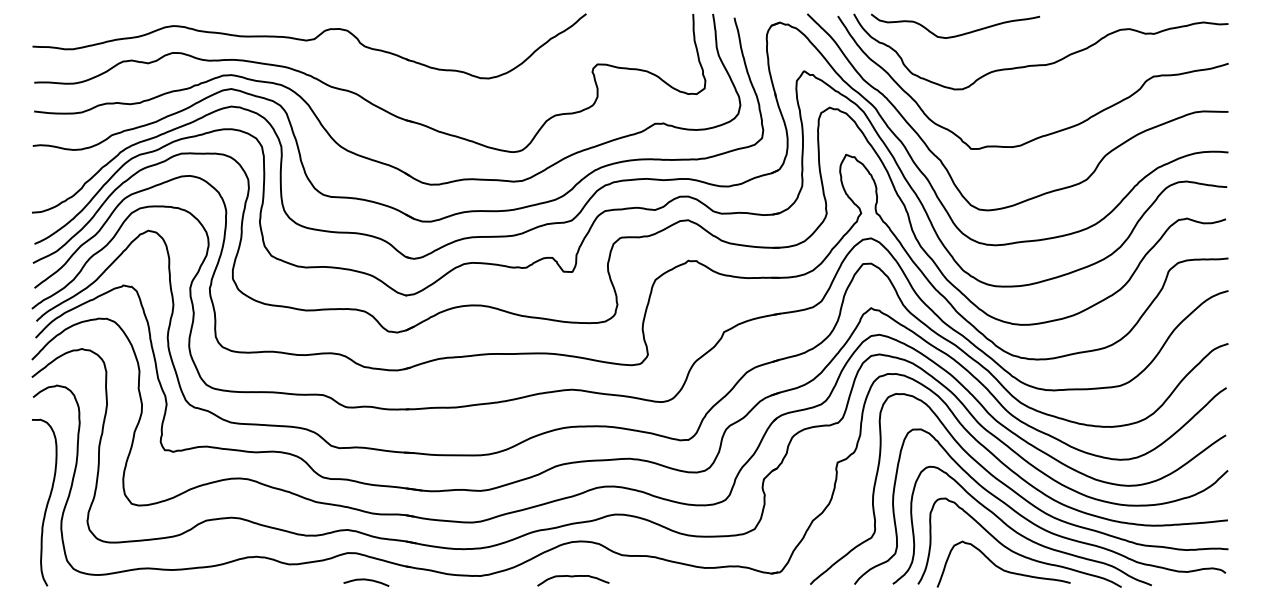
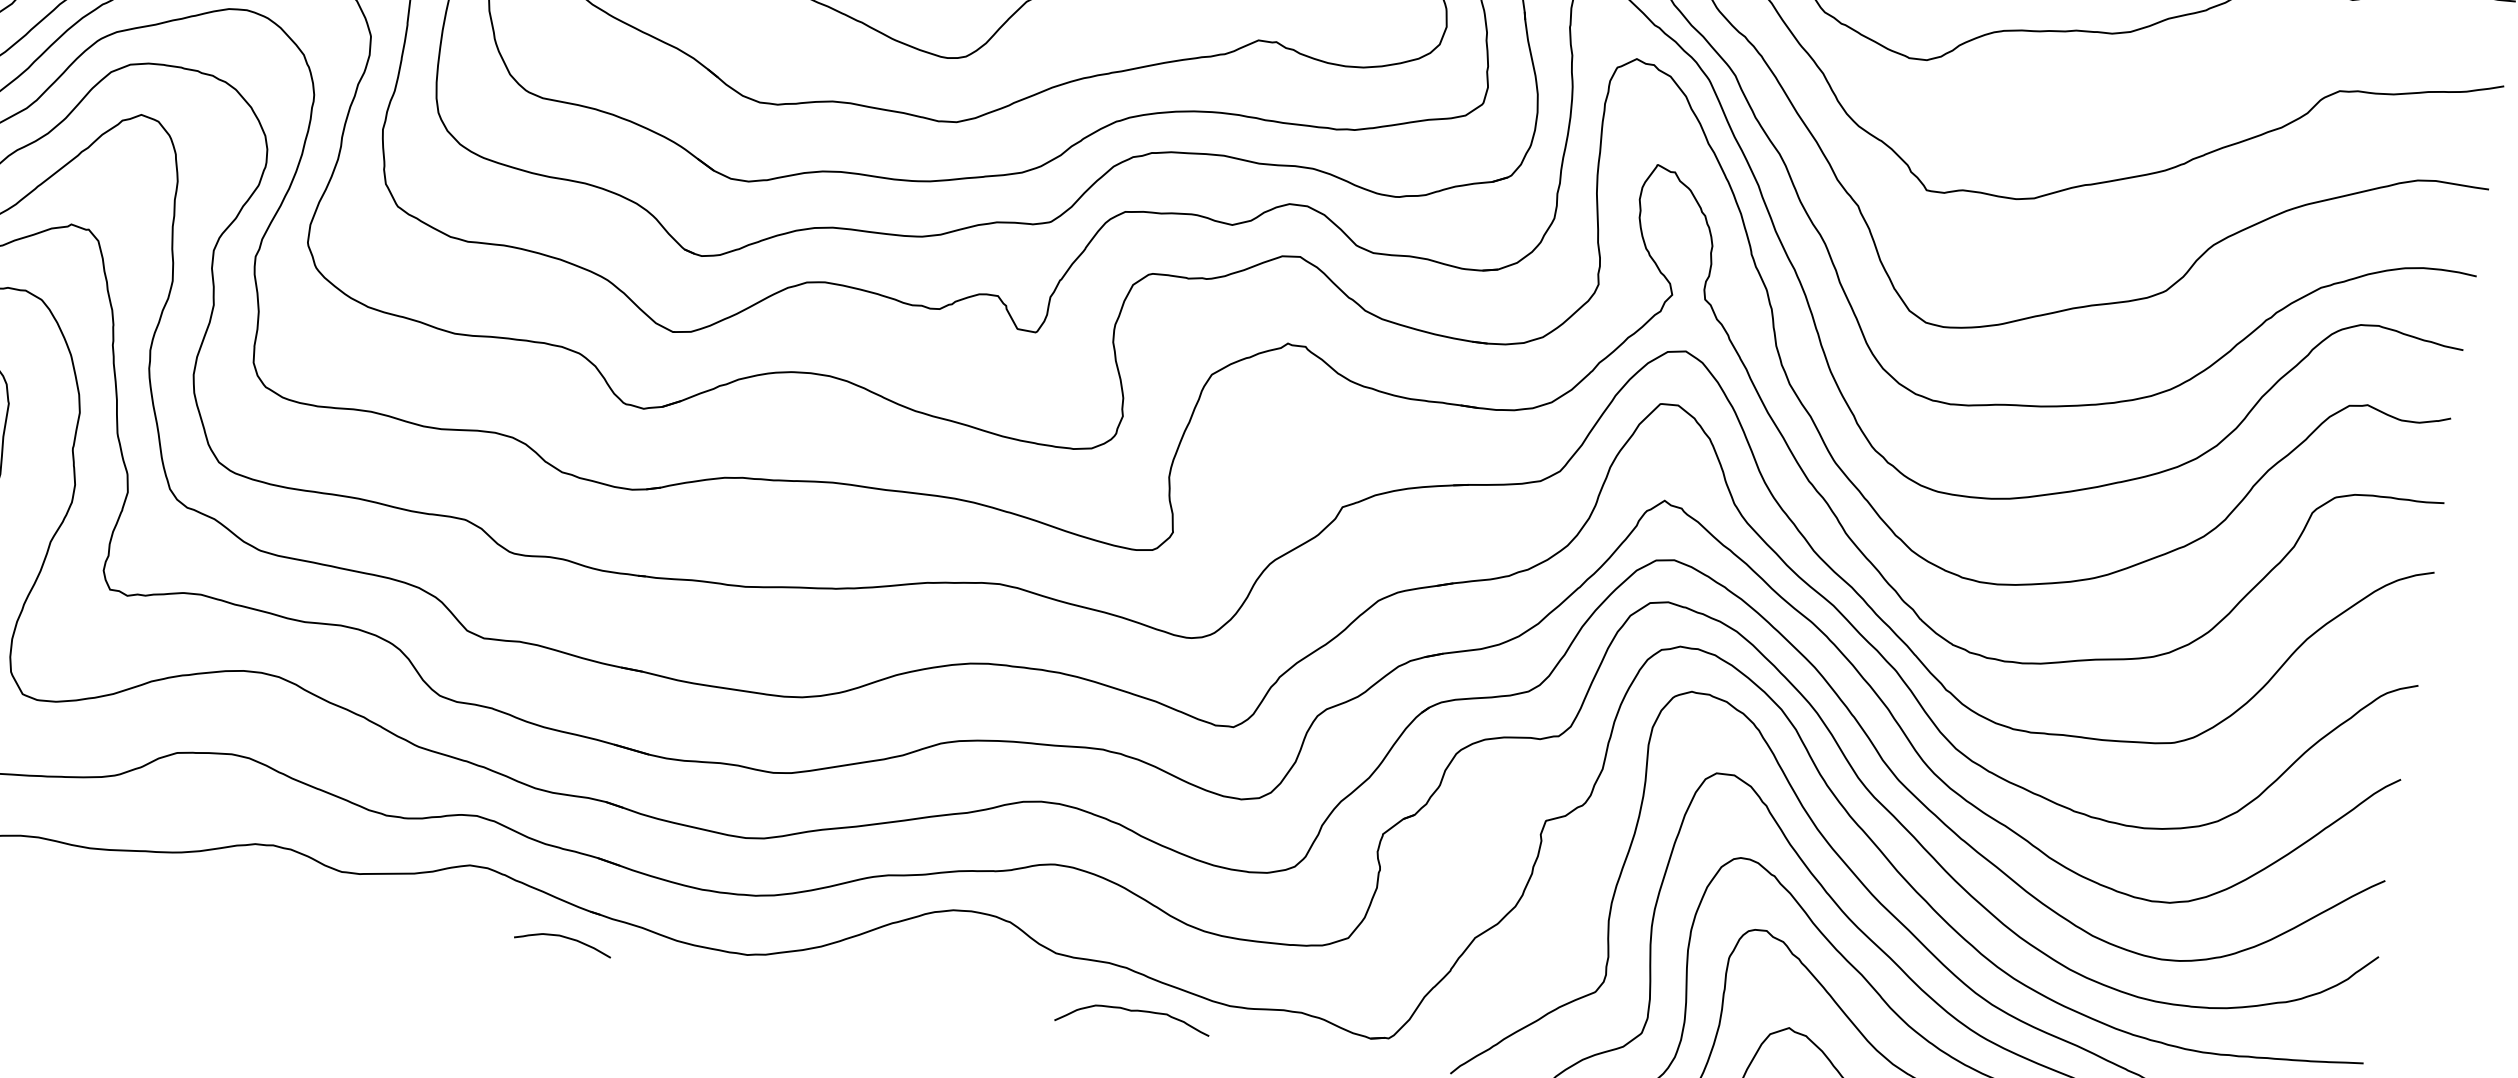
curve: (573, 577) -> (1134, 1013), moved
curve: (366, 580) -> (563, 938), moved

